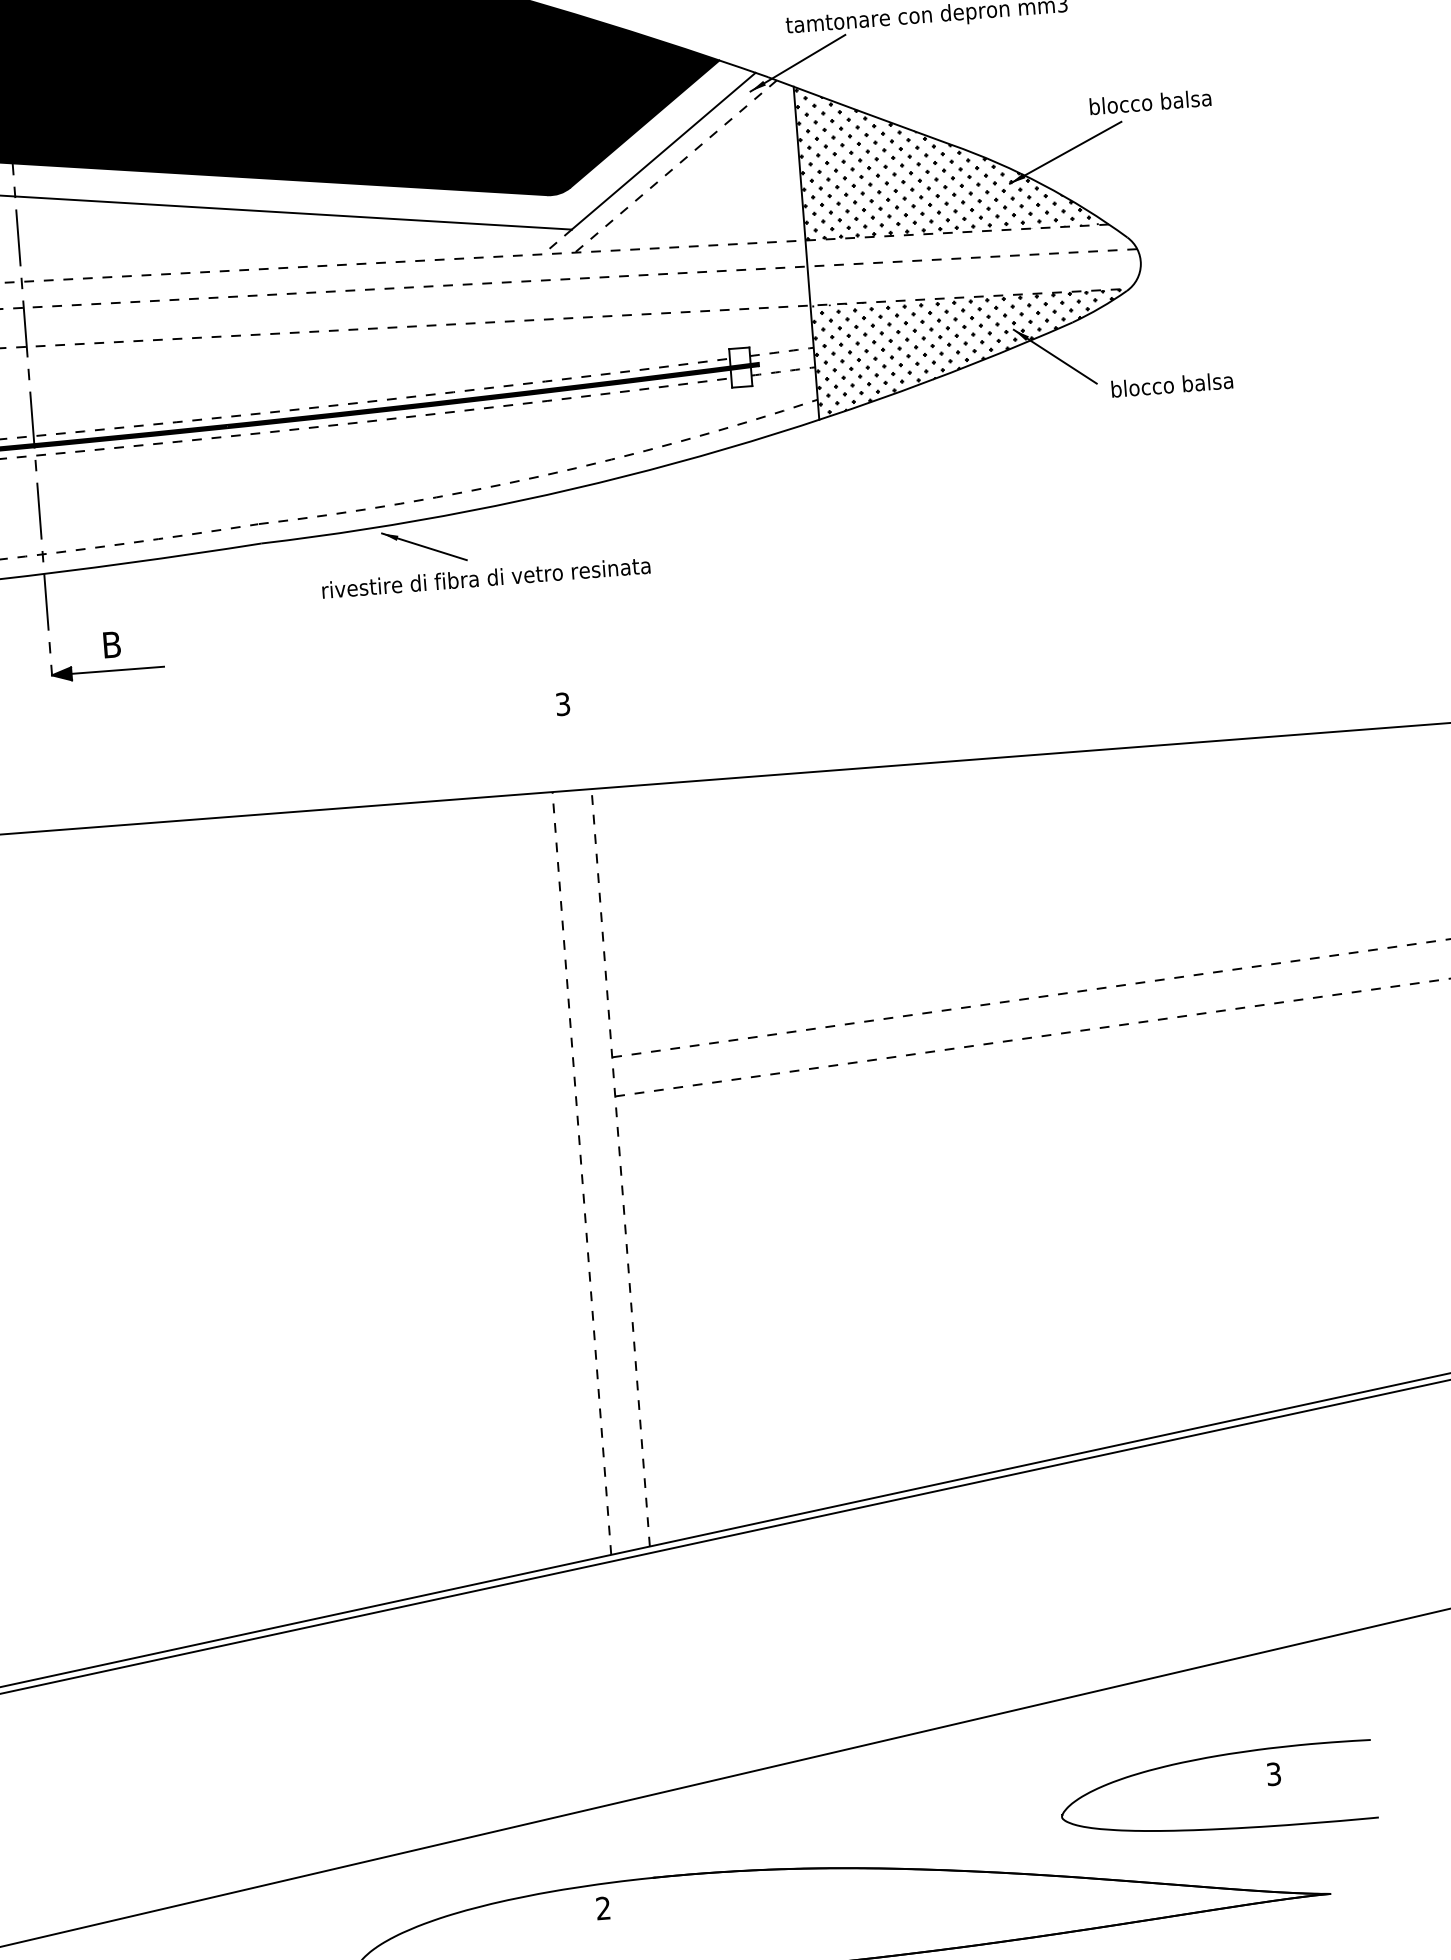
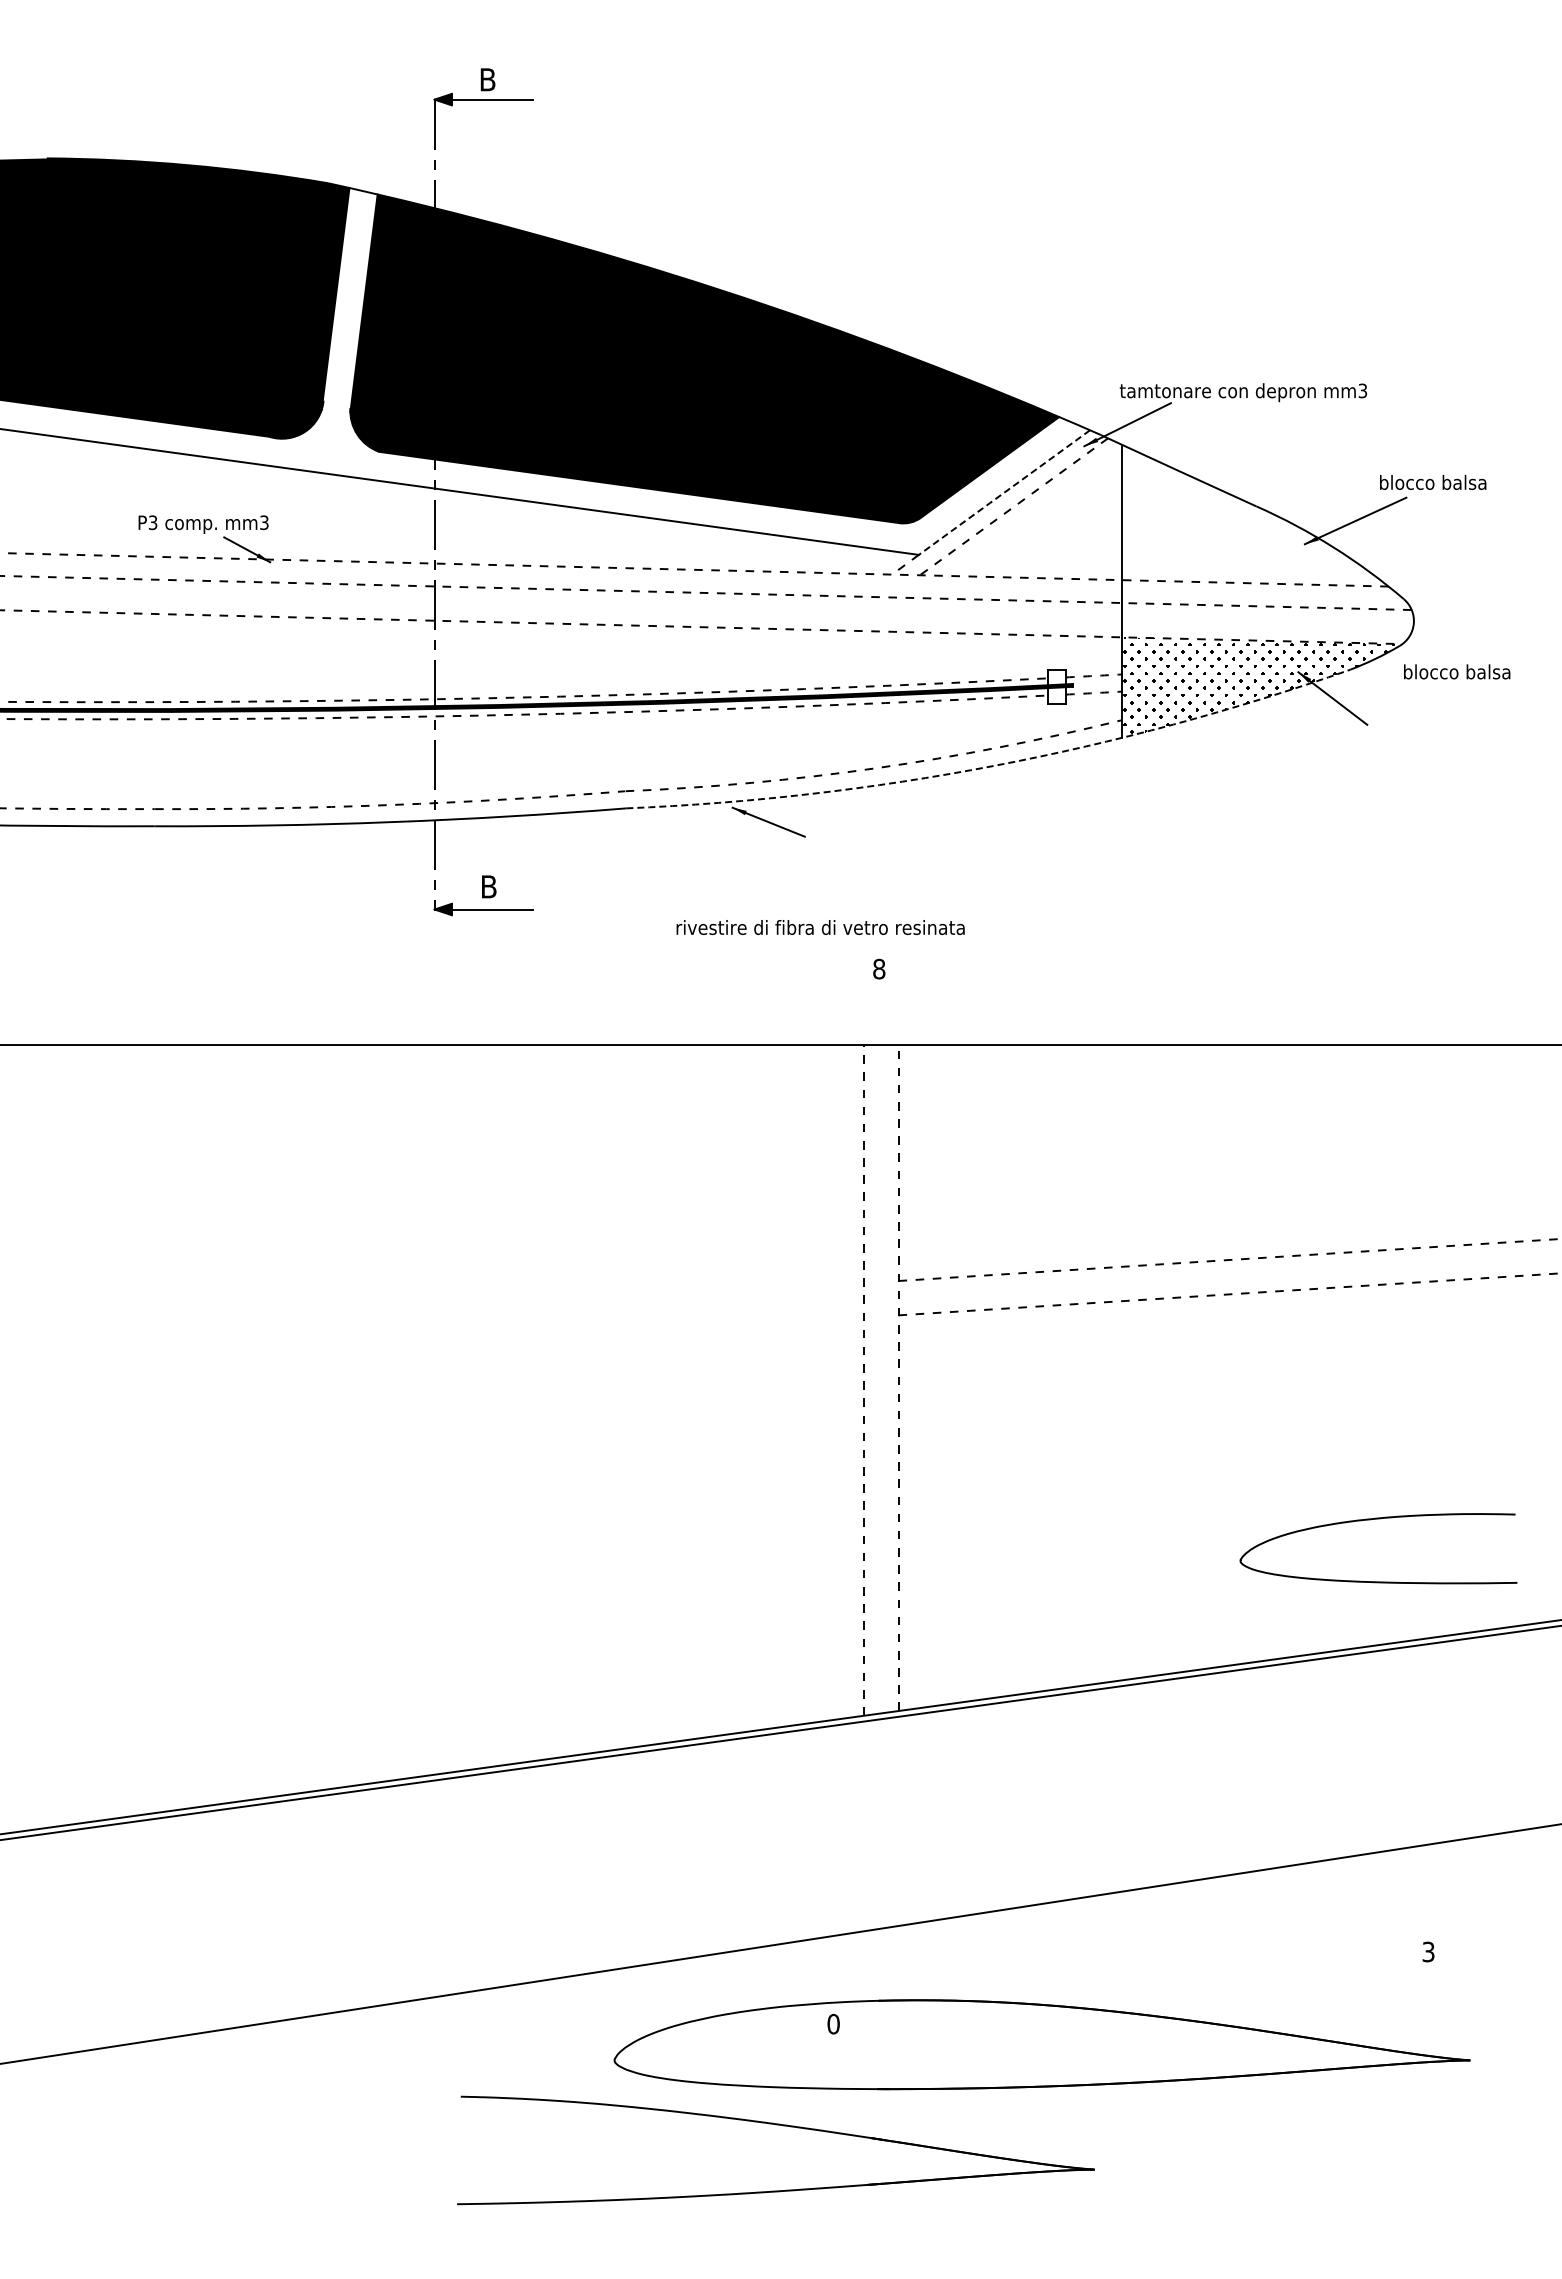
line: (663, 151) -> (1004, 492), solid -> dashed
hatch: (945, 156) -> (1250, 516), removed
text: (1172, 384) -> (1457, 671), moved
arc: (675, 463) -> (993, 766), solid -> dashed
text: (486, 577) -> (820, 927), moved
text: (563, 703) -> (879, 968), 3 -> 8
curve: (1207, 1759) -> (1371, 1520), moved
text: (603, 1907) -> (833, 2023), 2 -> 0

